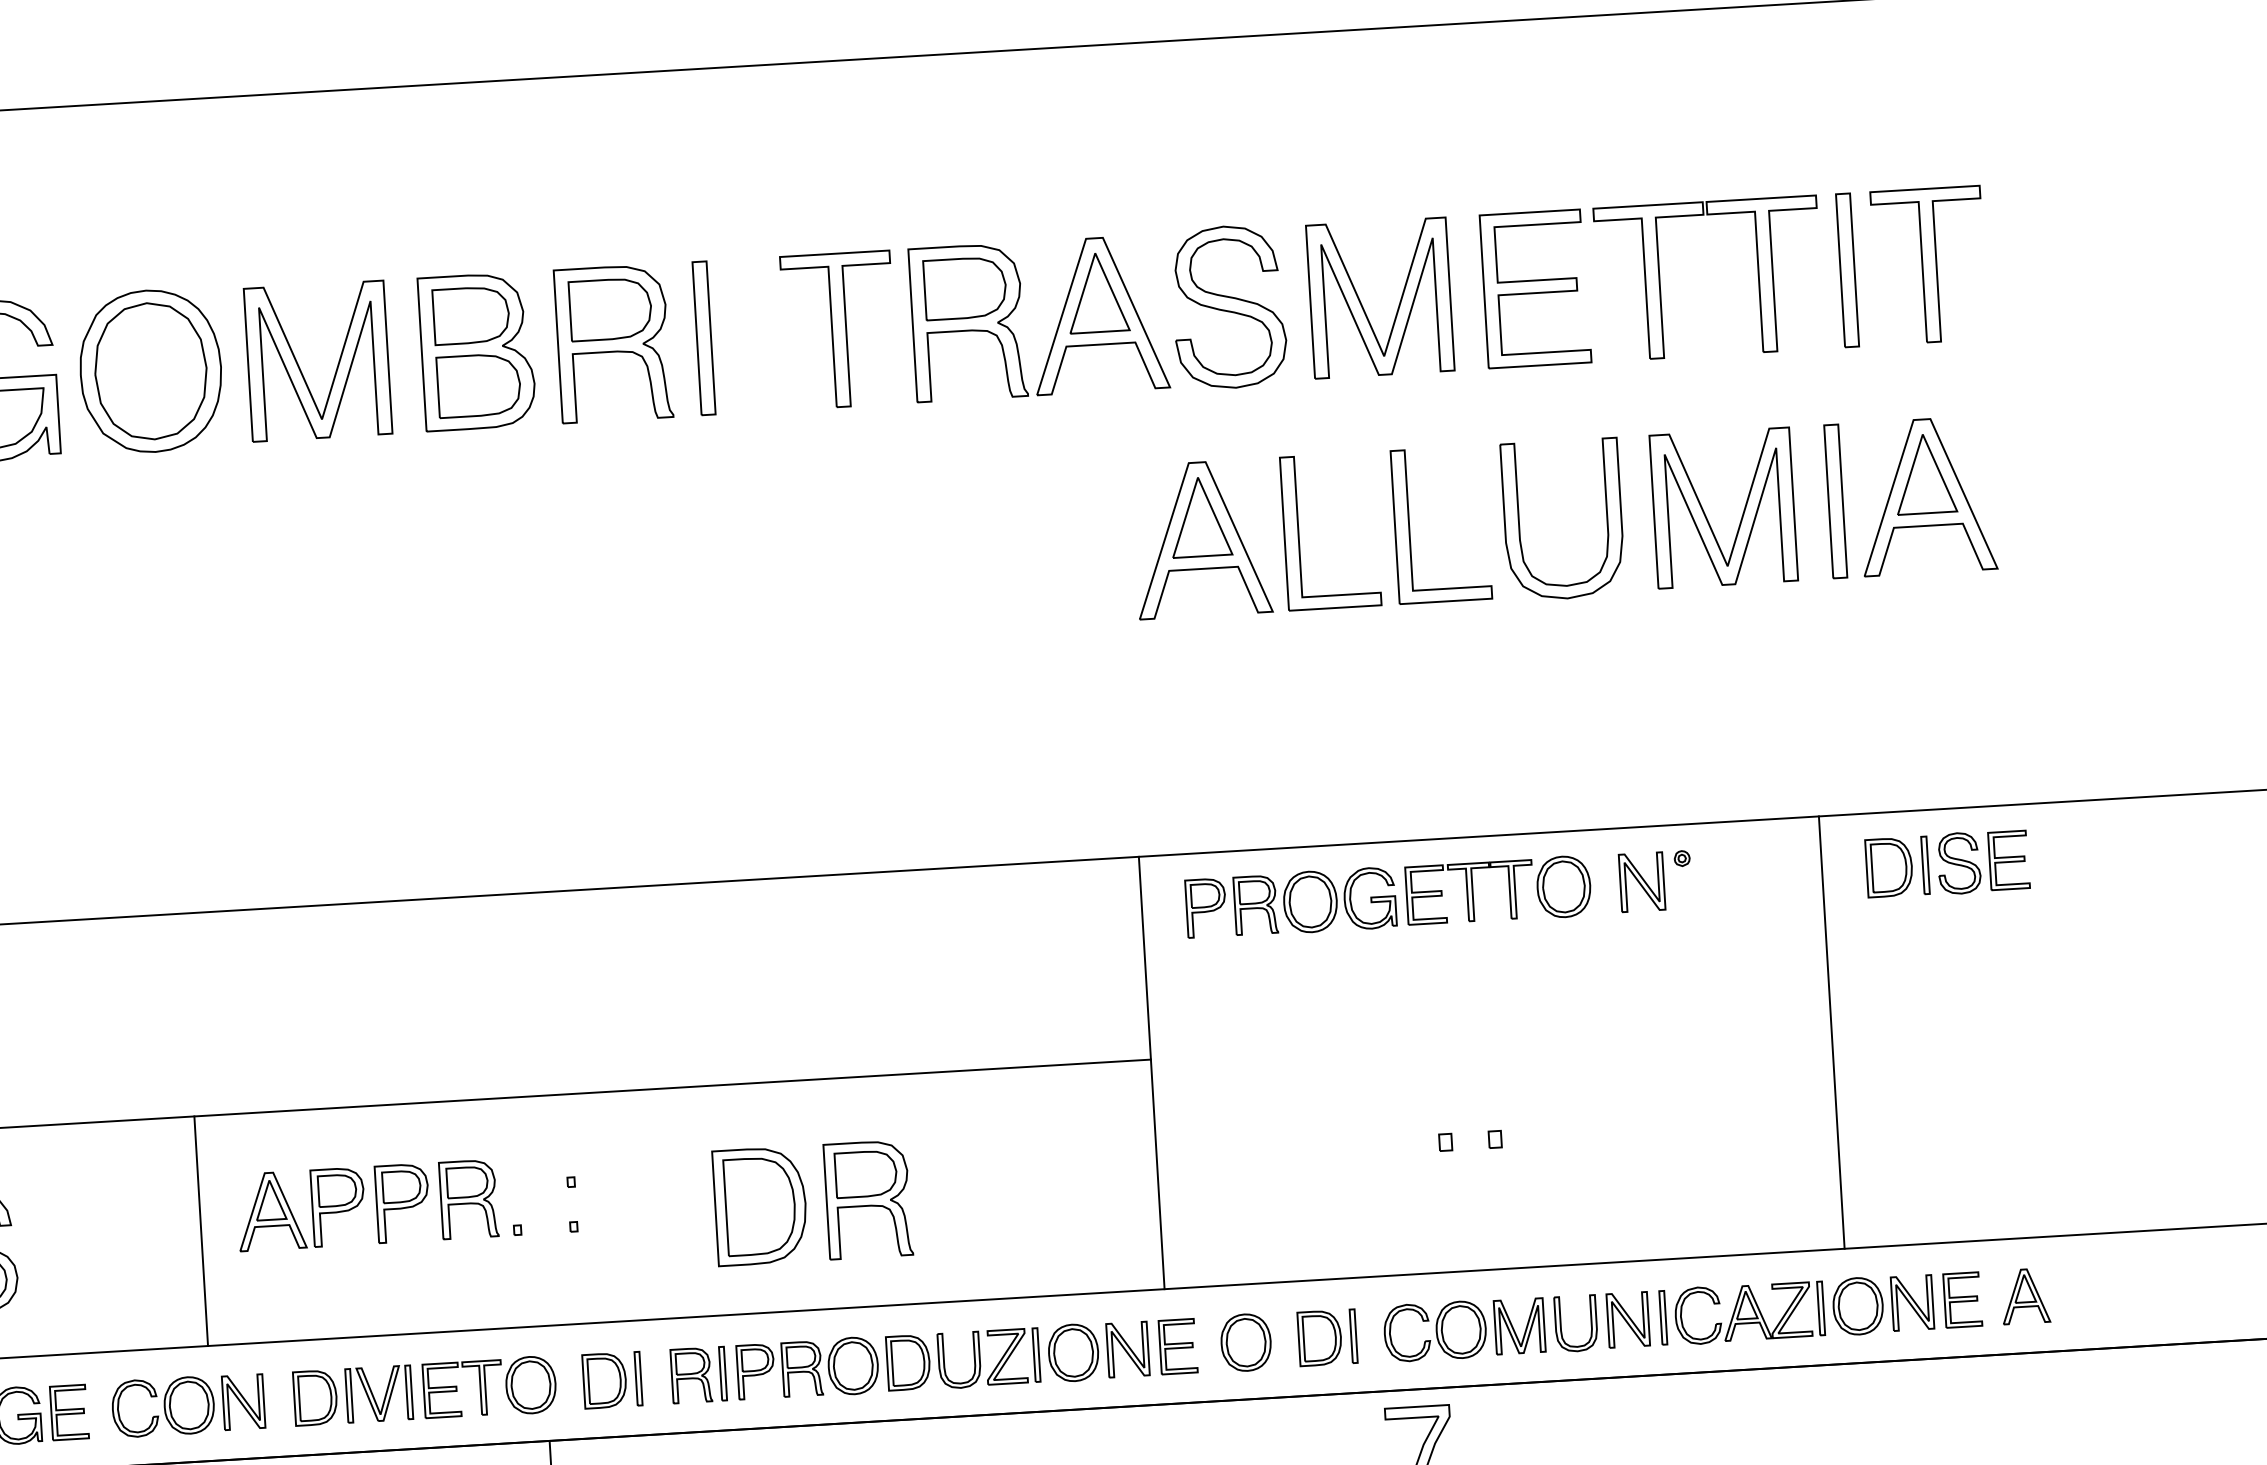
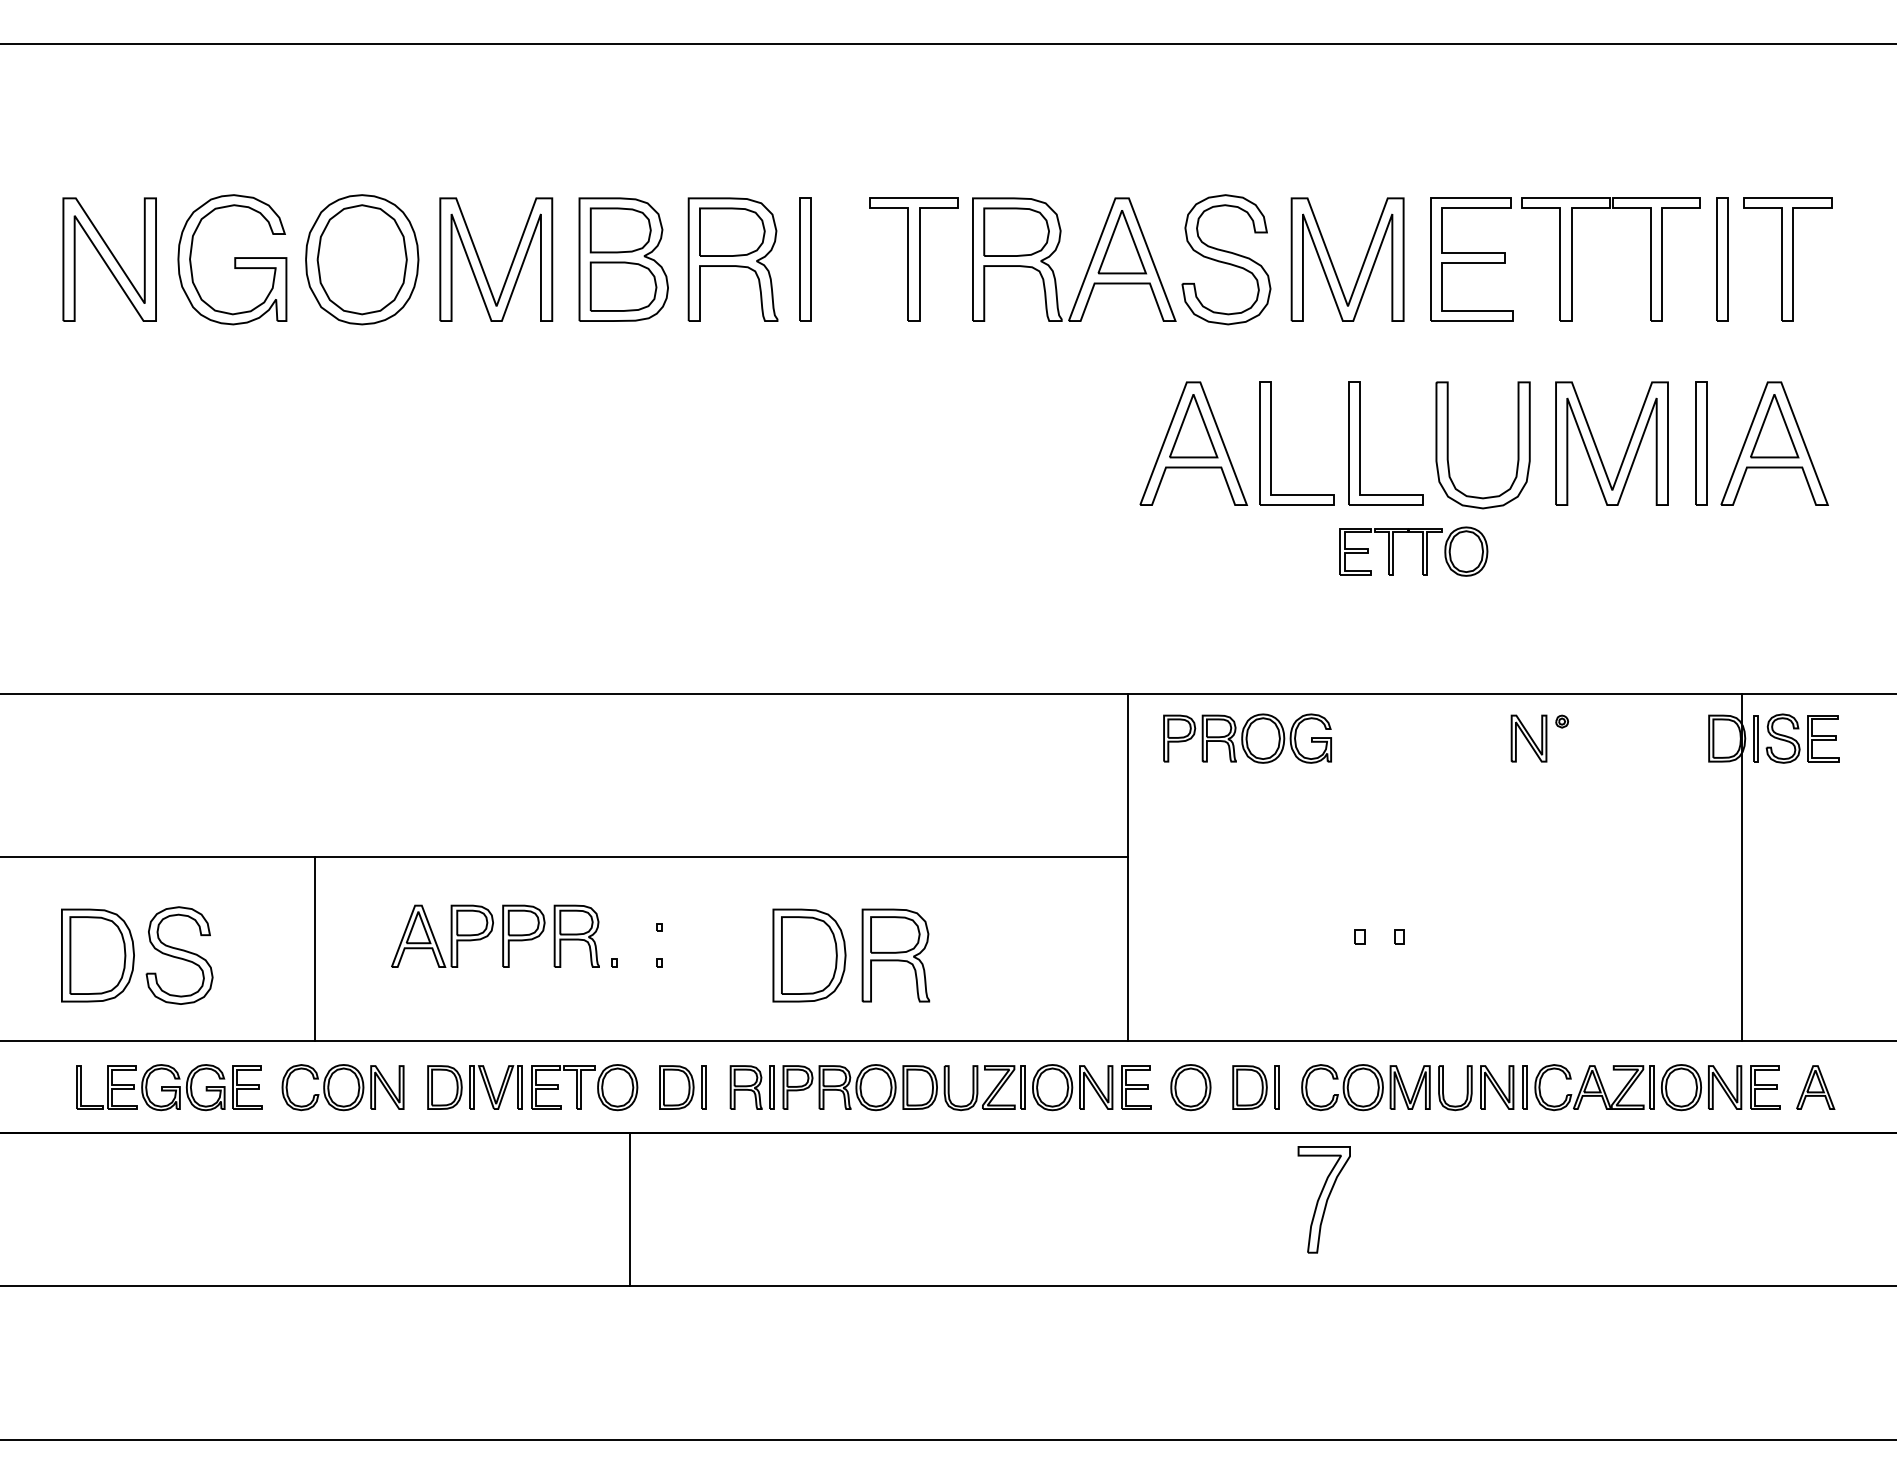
part: (1509, 889) -> (1422, 551), moved
line: (1831, 1032) -> (1742, 867), moved
line: (201, 1231) -> (314, 949), moved

